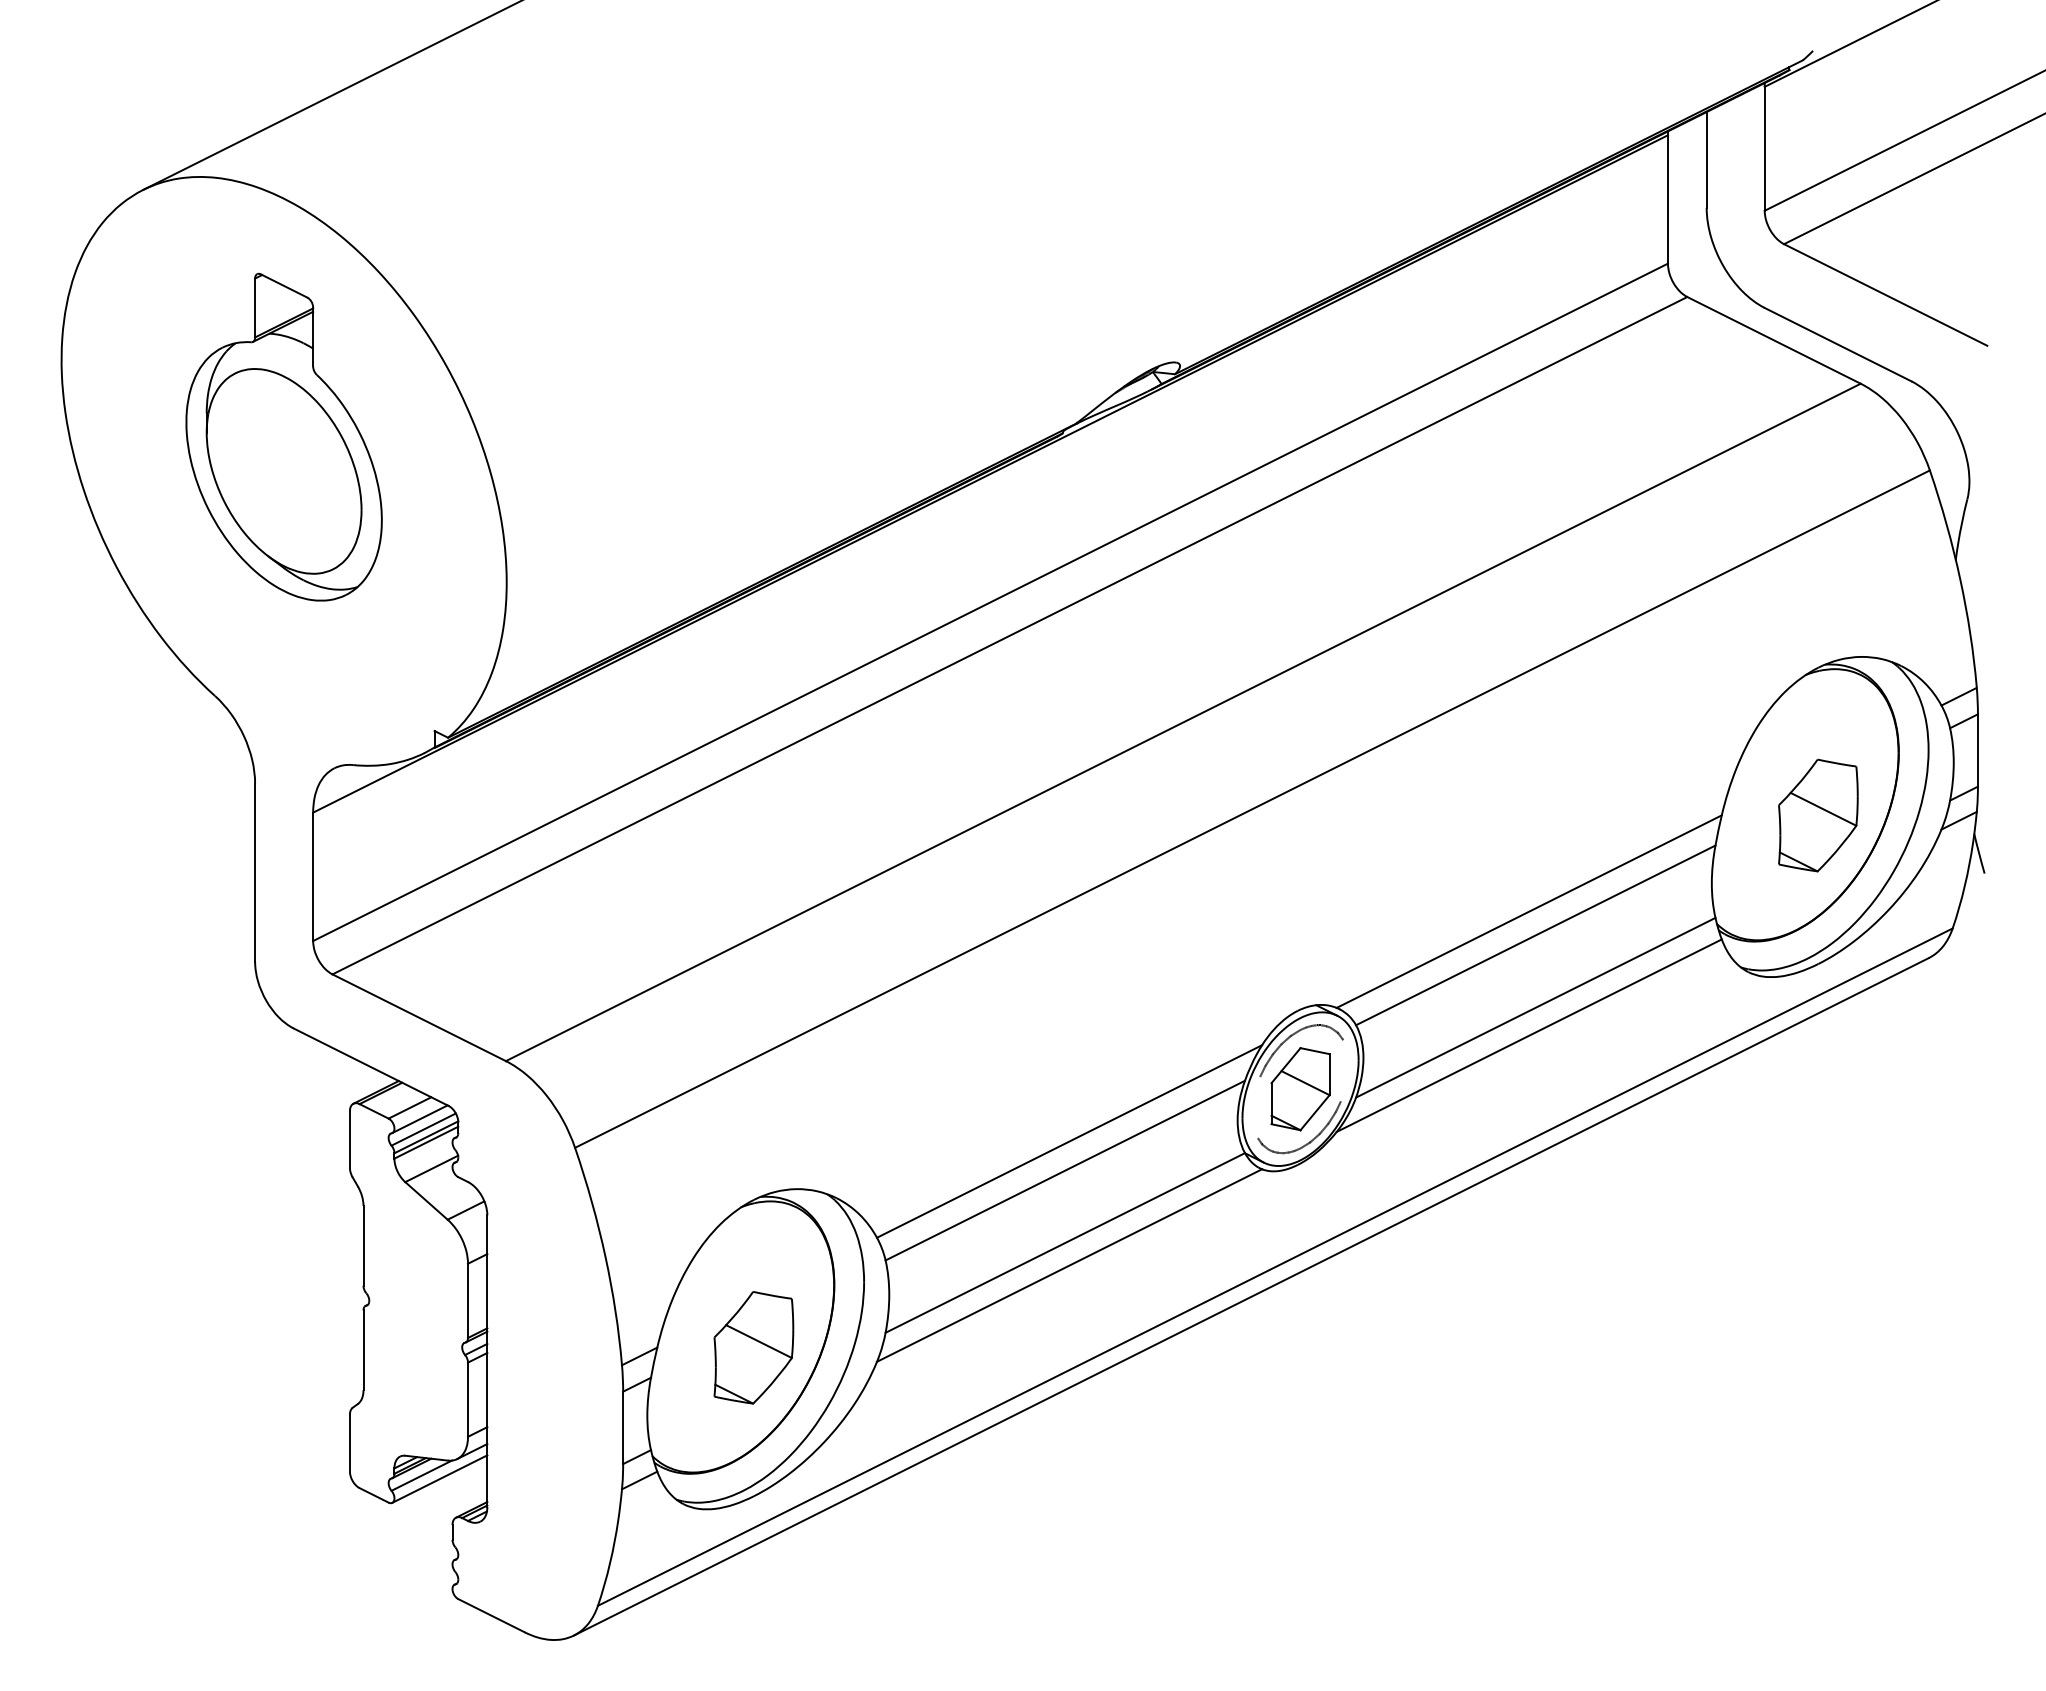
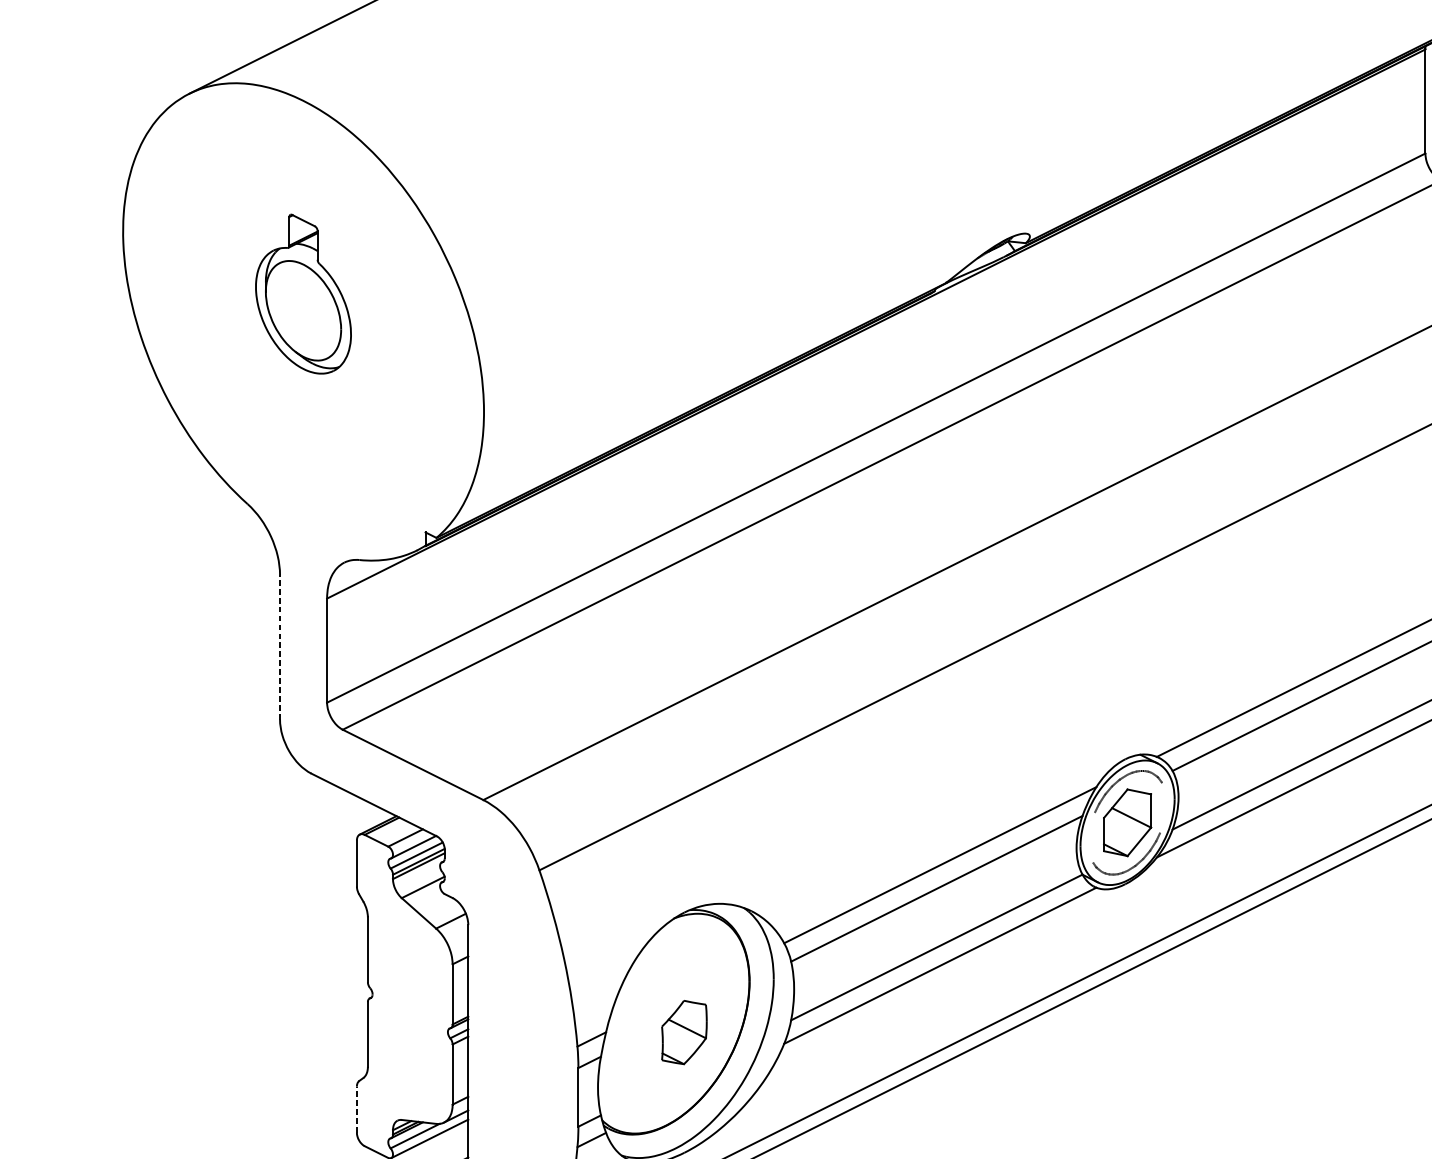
part: (283, 436) -> (303, 293), size x0.6
line: (255, 872) -> (280, 647), solid -> dashed
part: (753, 1347) -> (684, 1032), size x0.7
line: (349, 1442) -> (356, 1109), solid -> dashed

